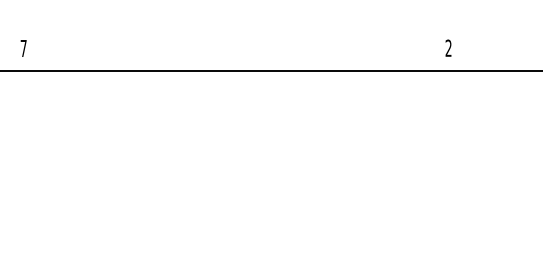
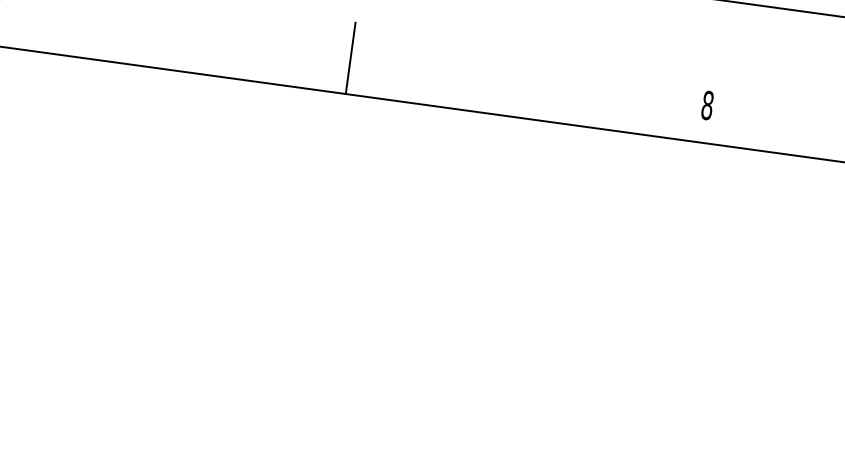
text: (448, 47) -> (707, 104), 2 -> 8
line: (235, 49) -> (349, 58), added

